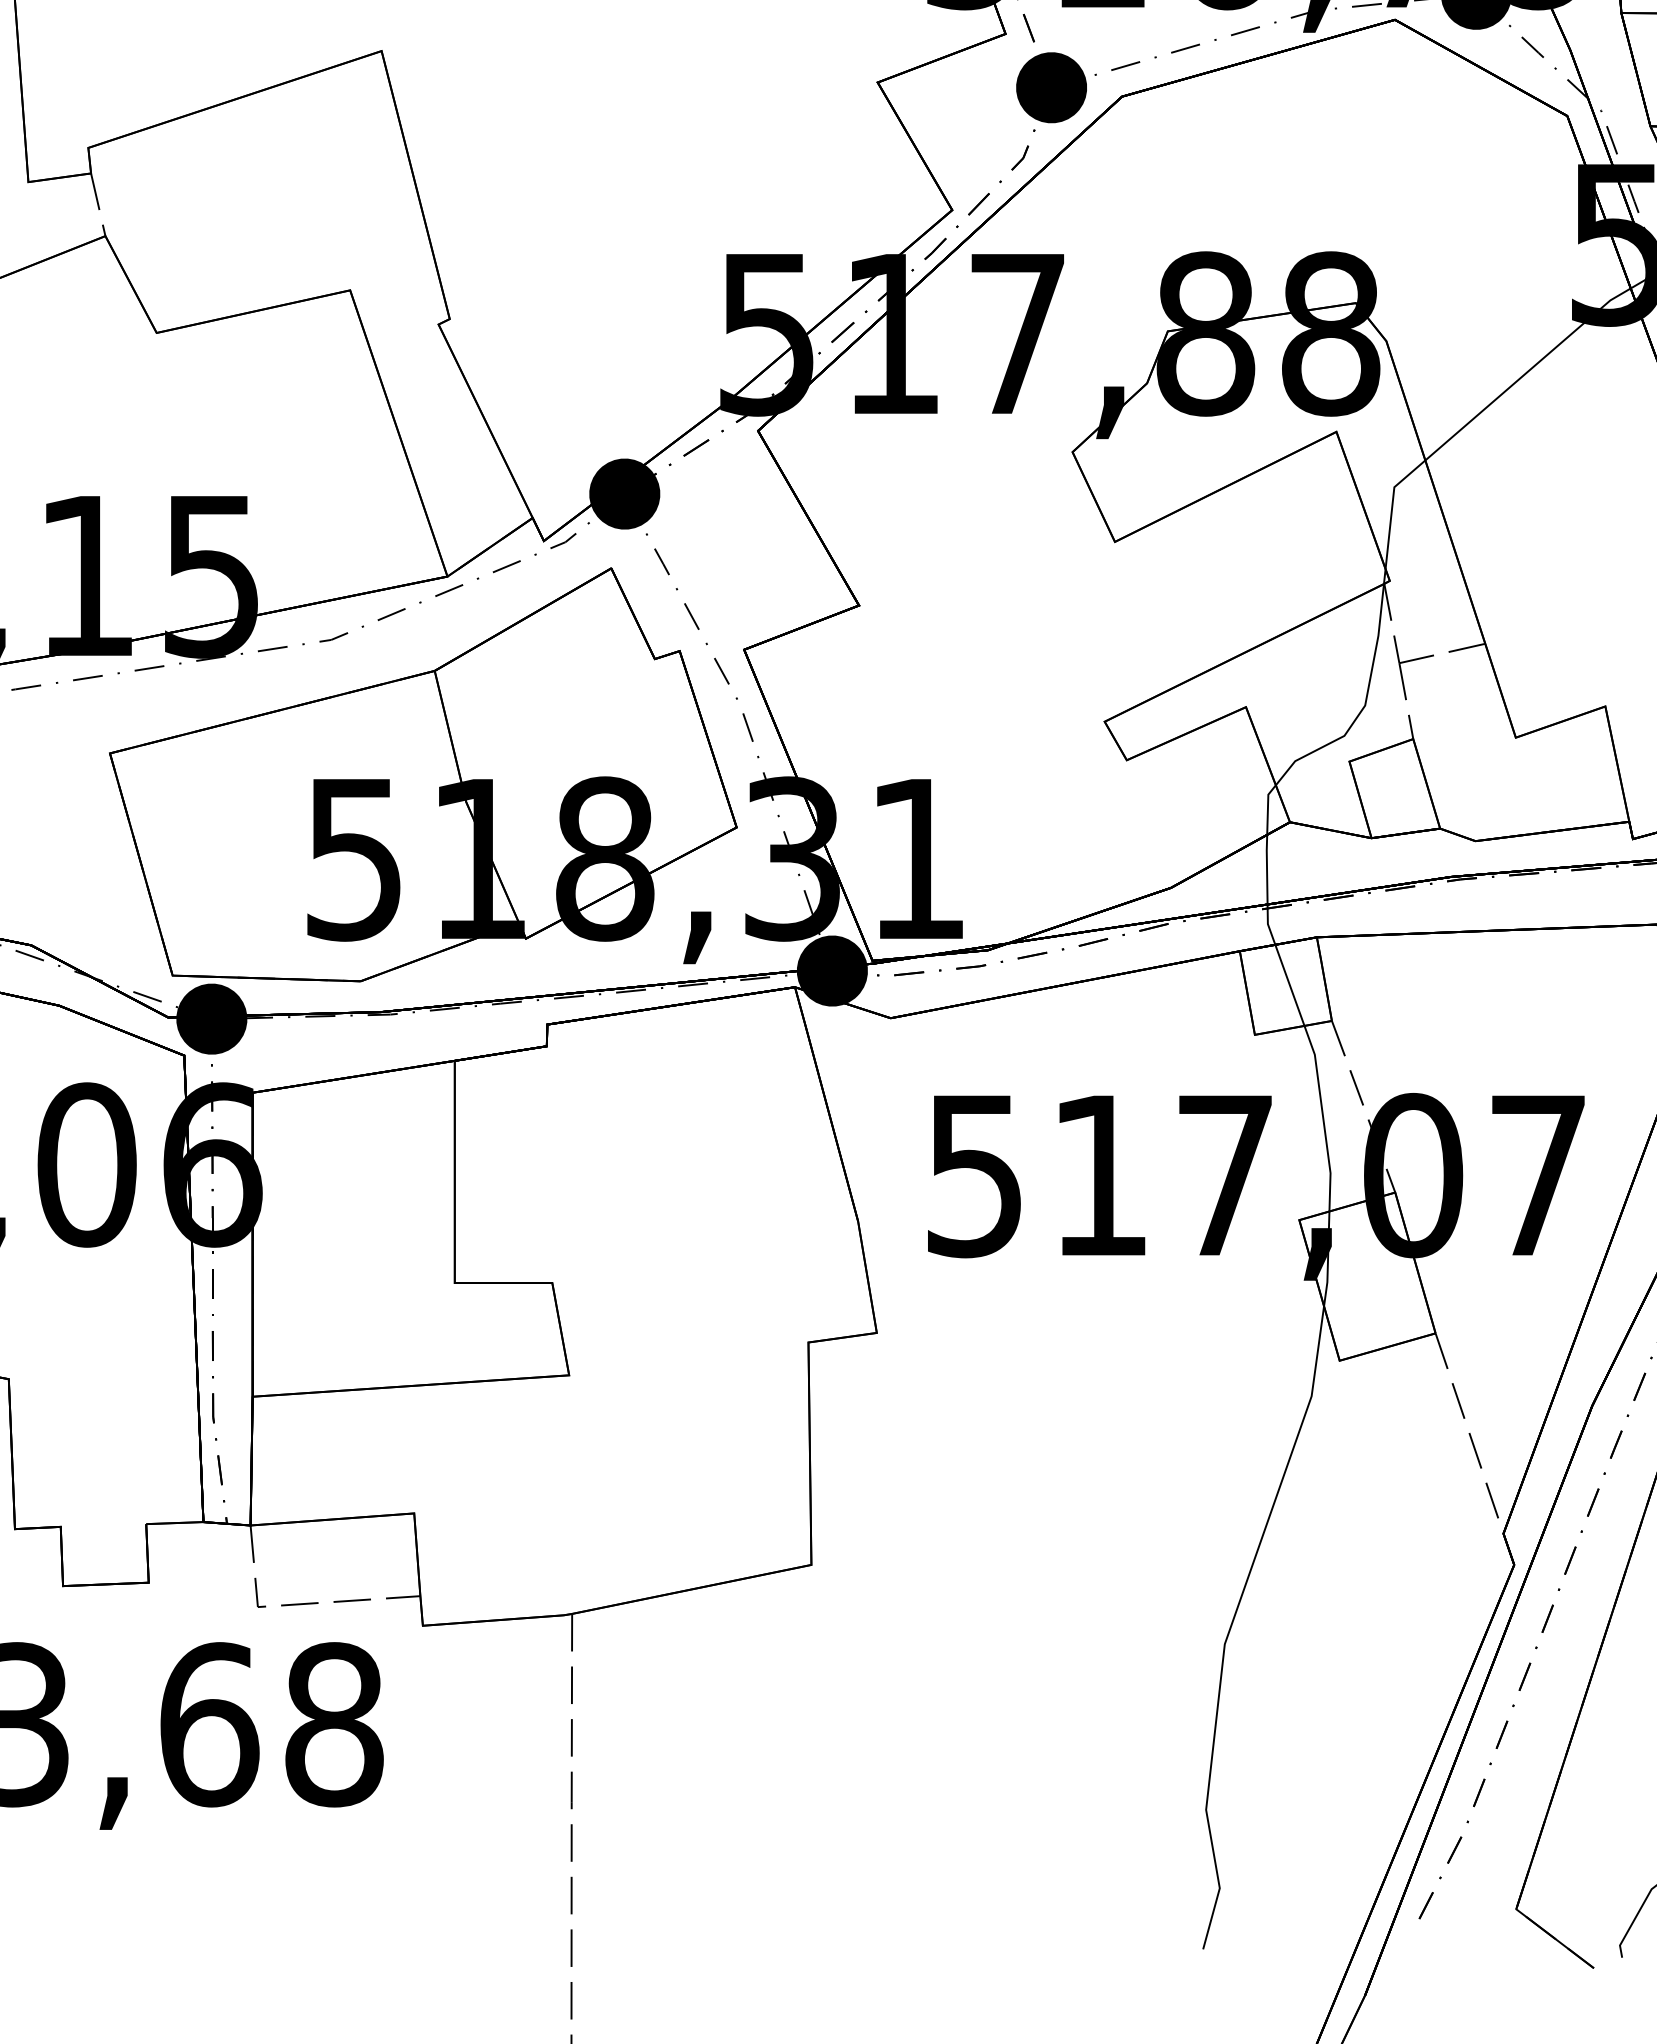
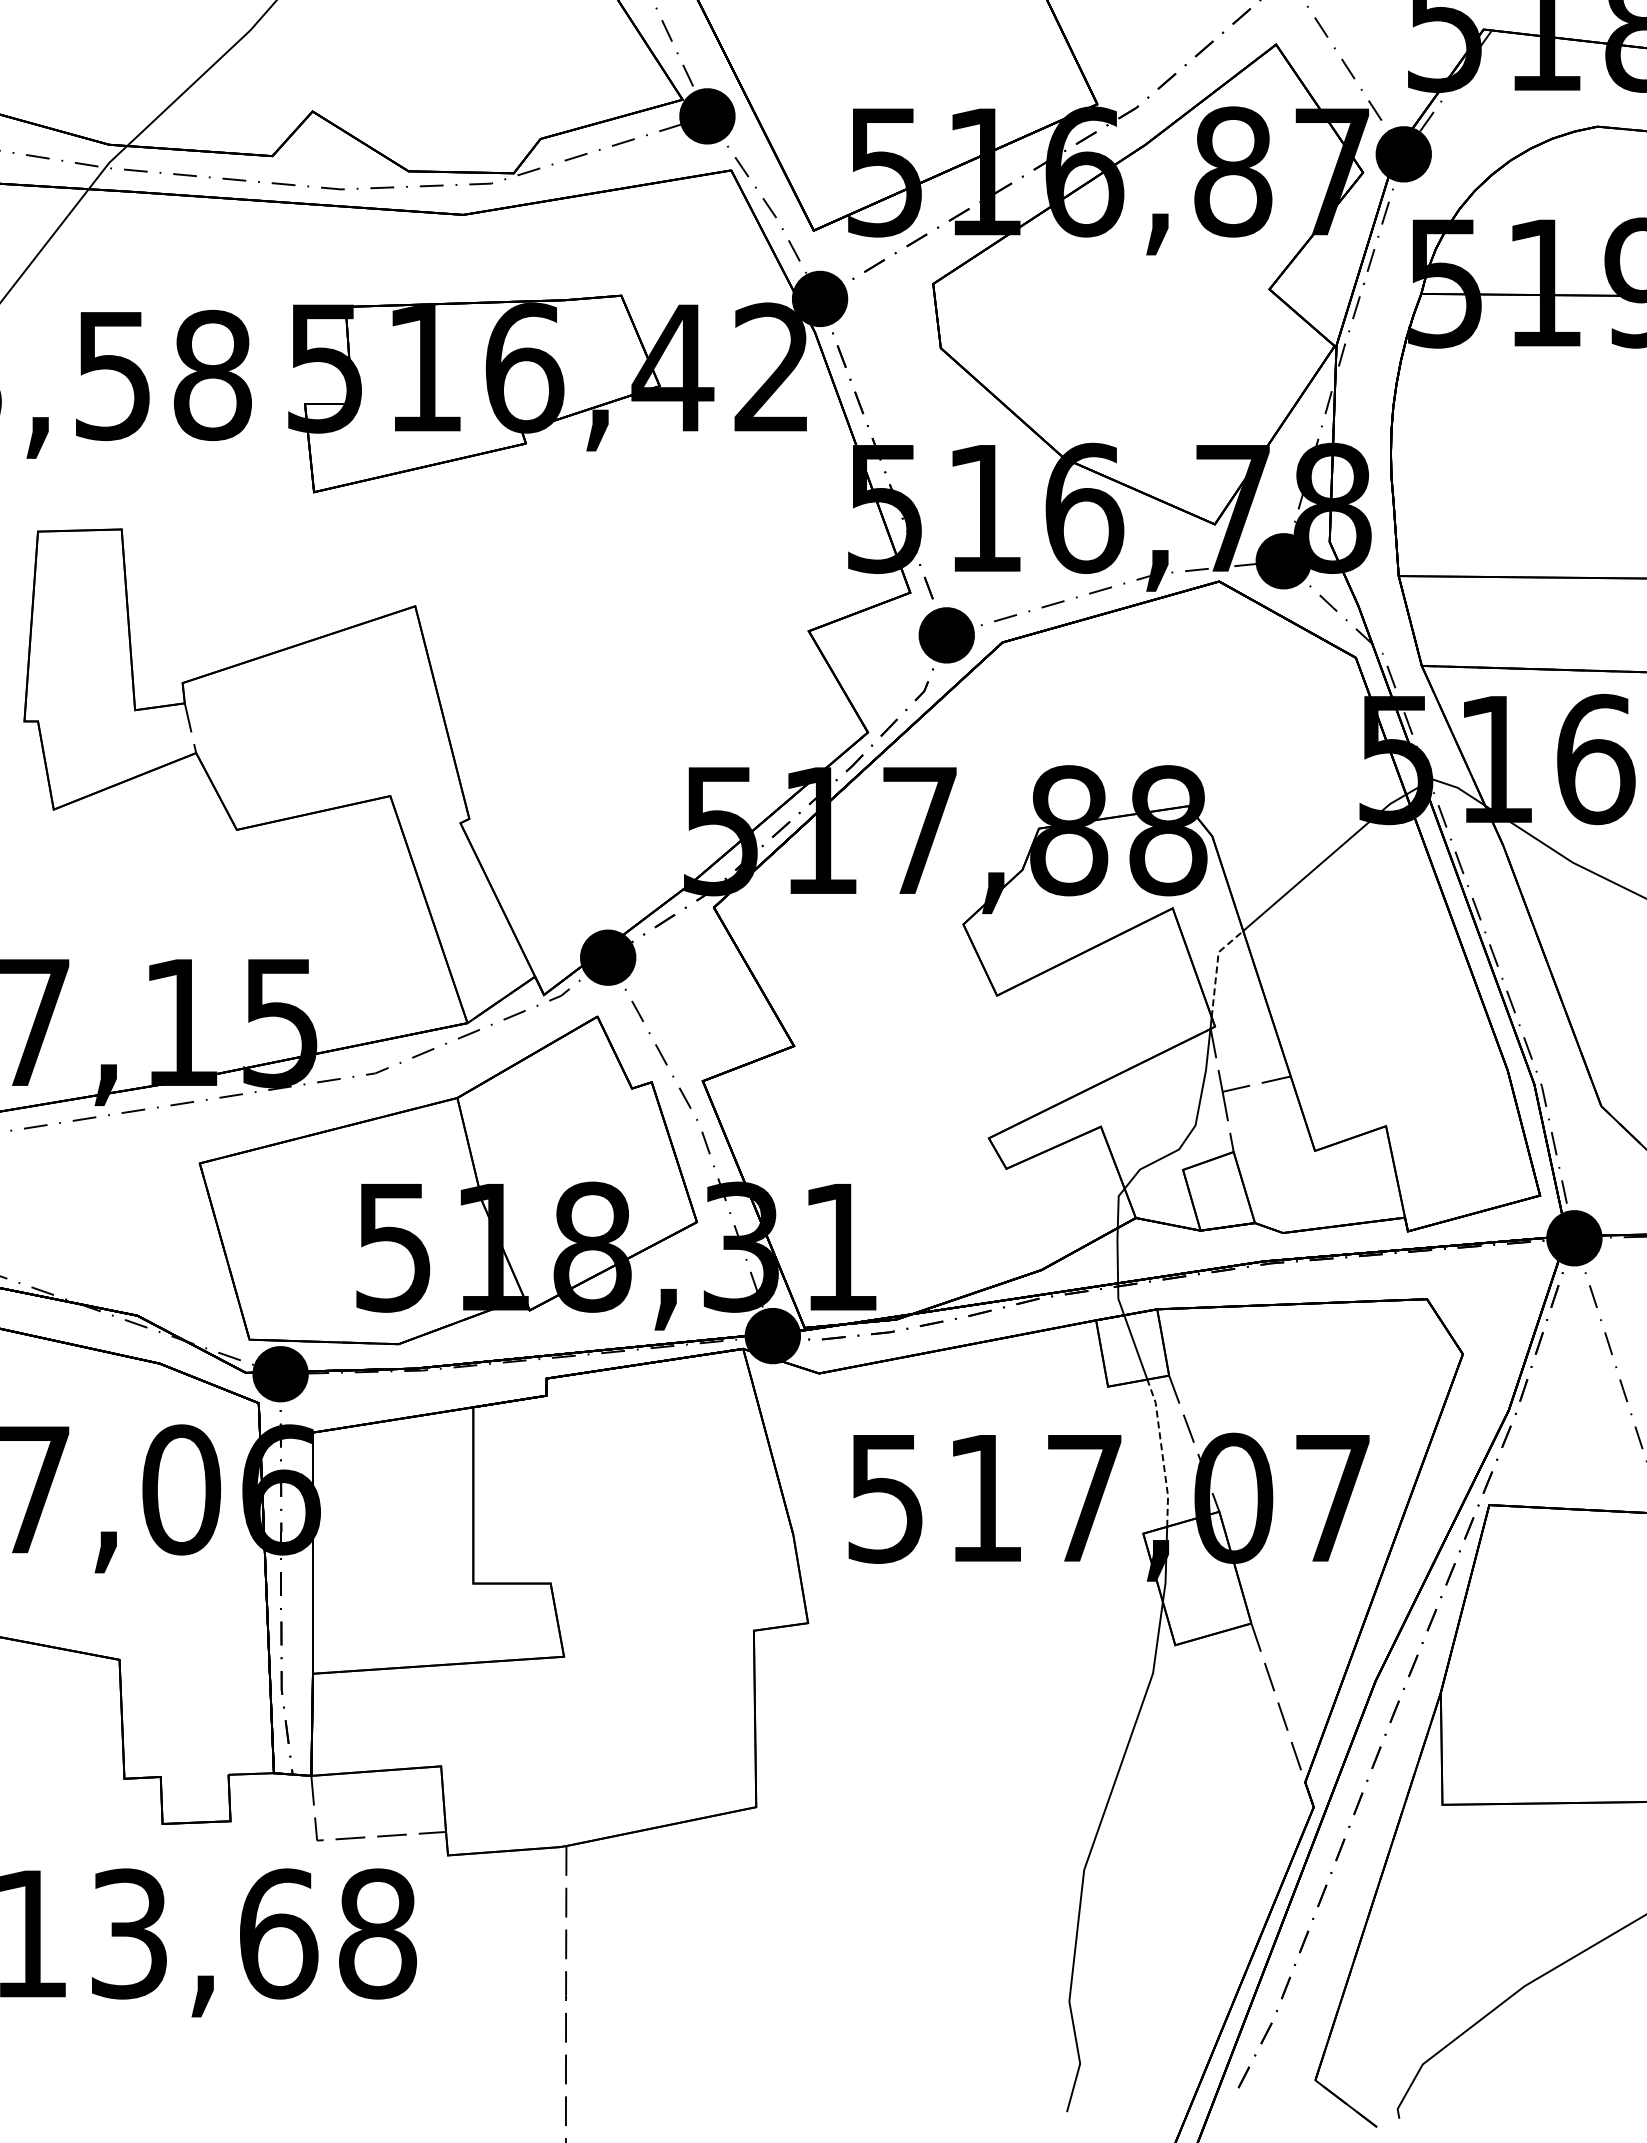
line: (1391, 507) -> (1216, 968), solid -> dashed
line: (1323, 1116) -> (1162, 1451), solid -> dashed

